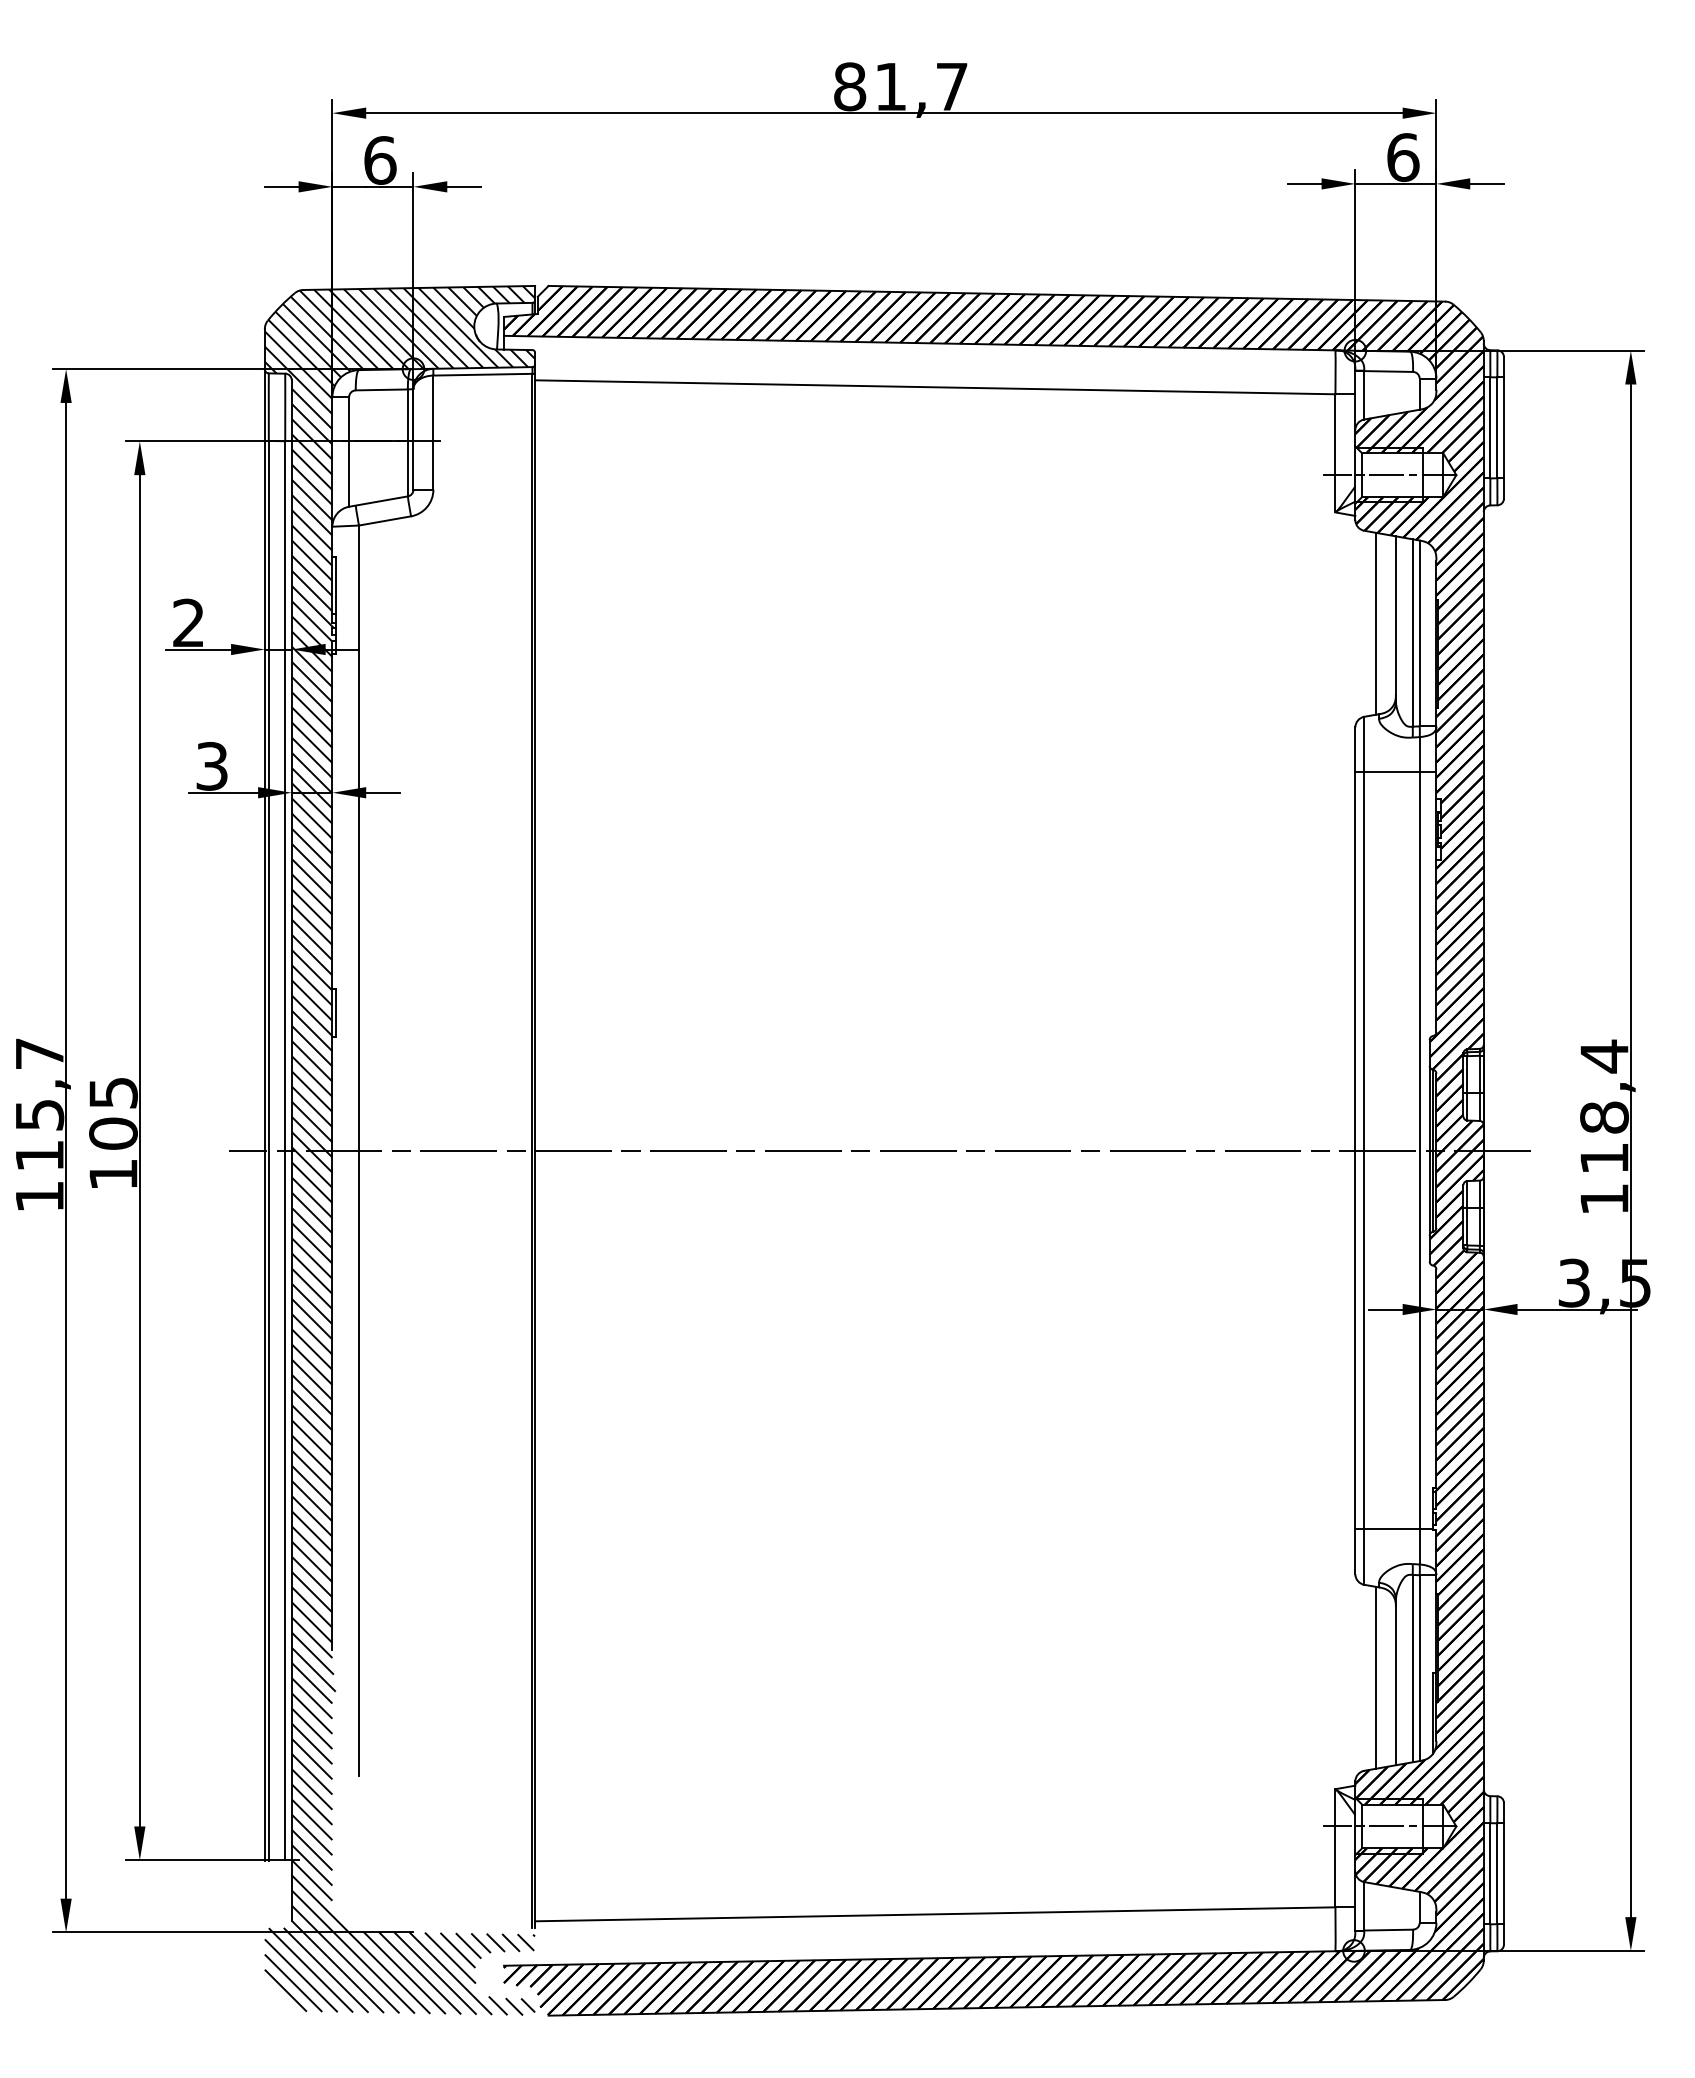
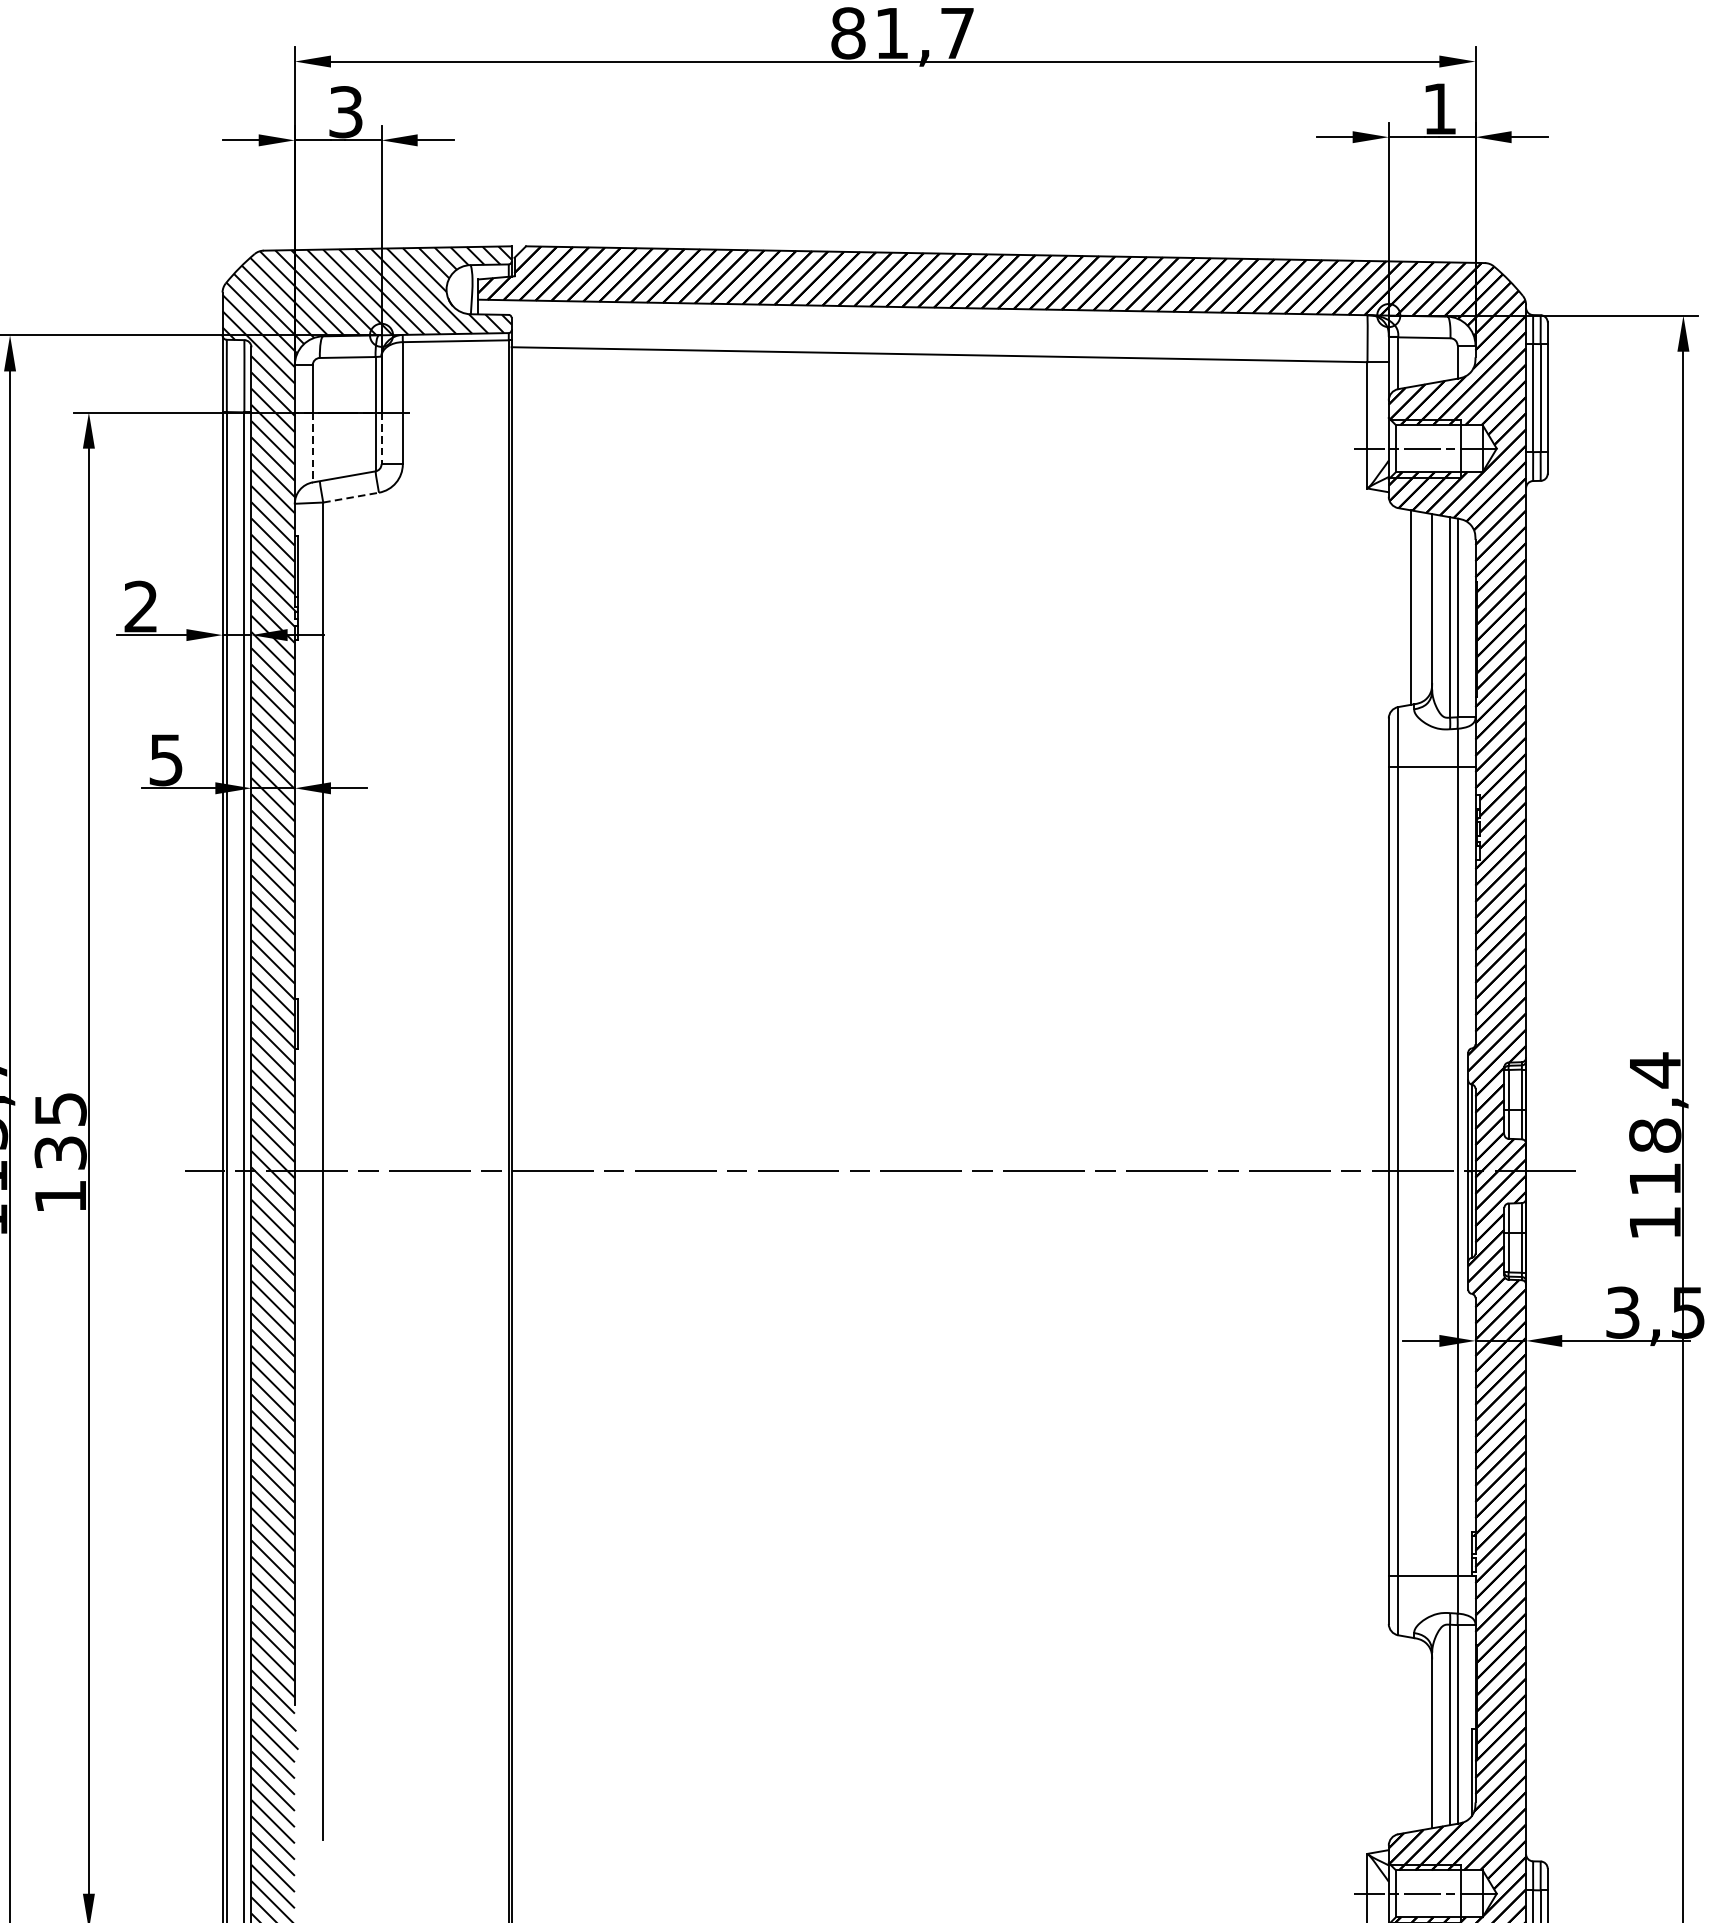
text: (1403, 157) -> (1440, 108), 6 -> 1
text: (380, 160) -> (346, 112), 6 -> 3
line: (413, 466) -> (381, 439), solid -> dashed
line: (349, 474) -> (313, 447), solid -> dashed
line: (385, 520) -> (351, 497), solid -> dashed
text: (212, 766) -> (166, 760), 3 -> 5
text: (113, 1133) -> (60, 1152), 105 -> 135
line: (1375, 1677) -> (1410, 1734), removed

